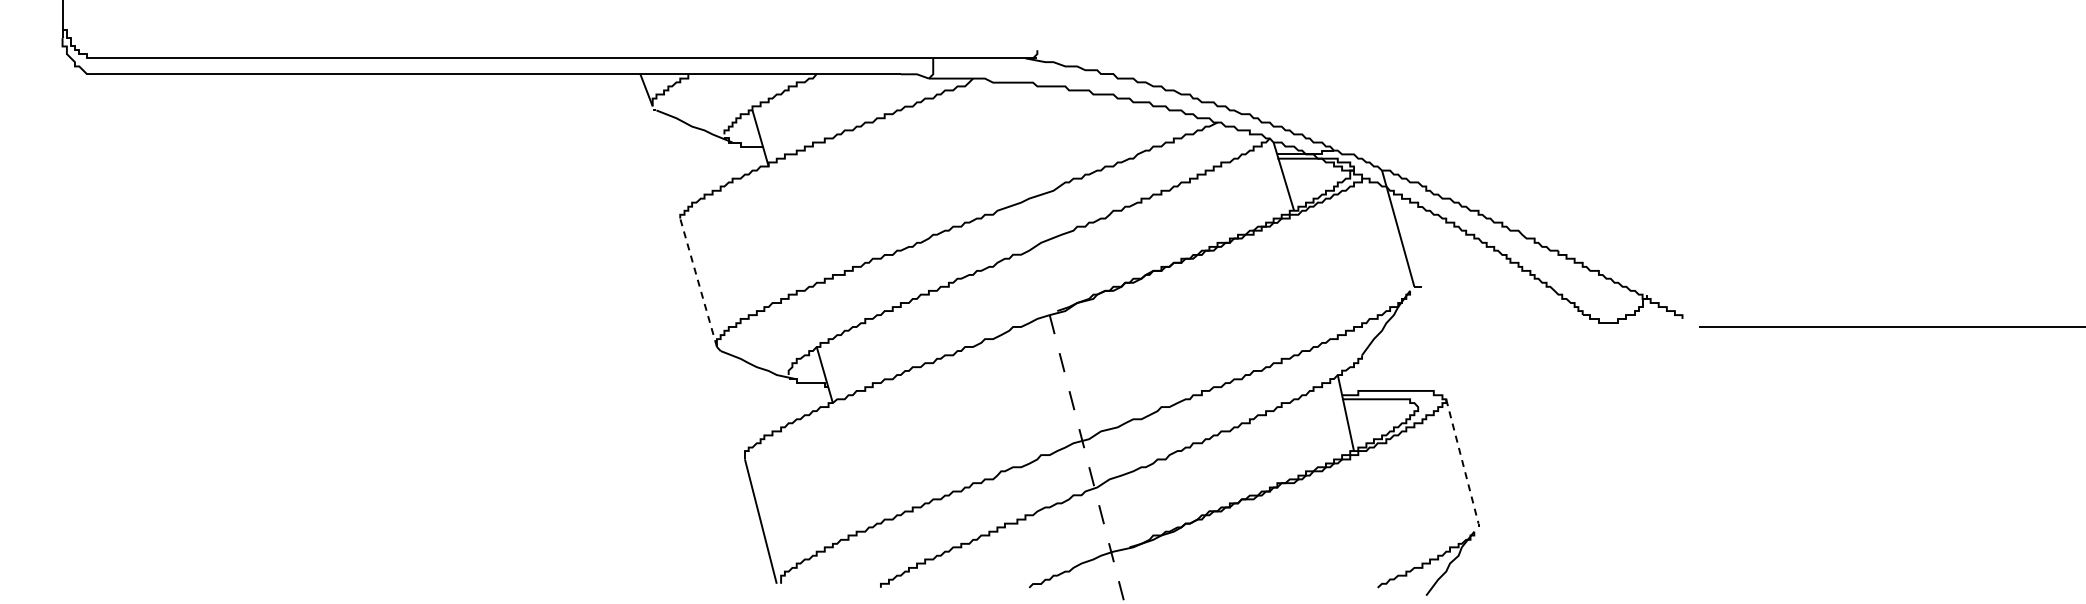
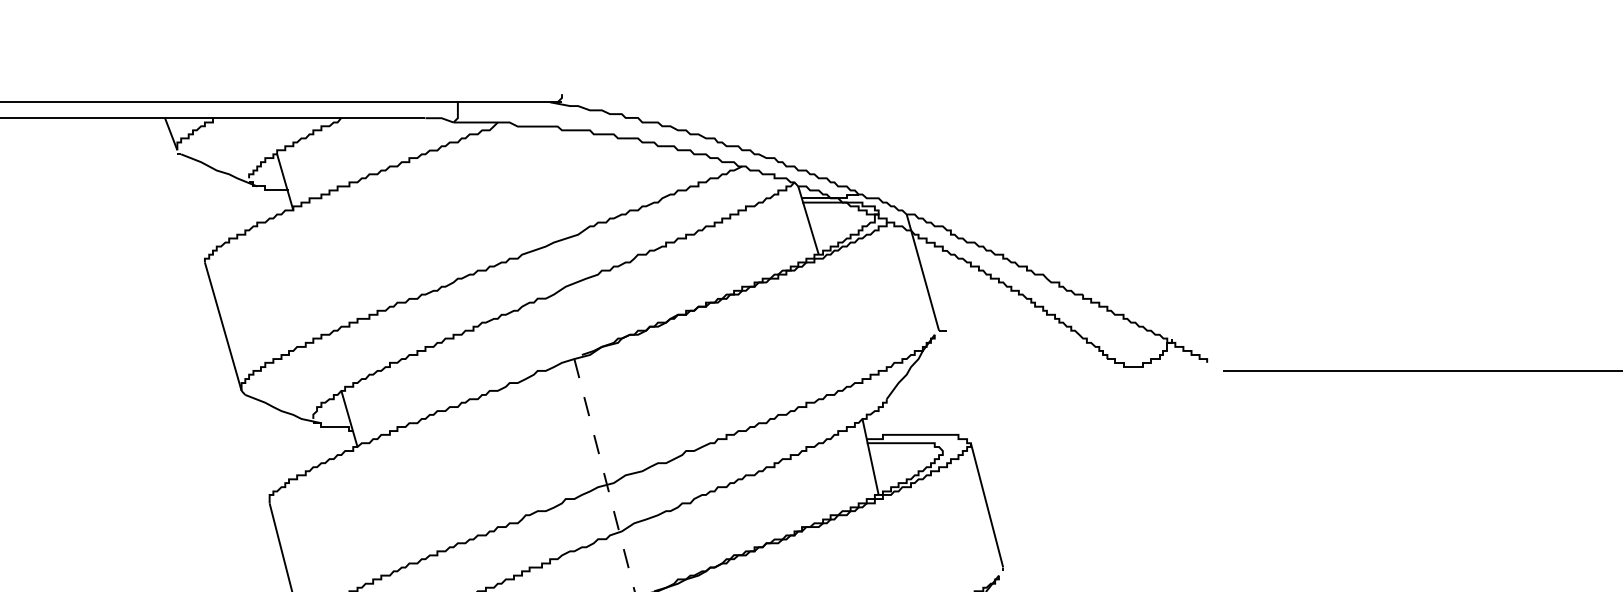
line: (698, 282) -> (223, 326), dashed -> solid
line: (1462, 461) -> (987, 505), dashed -> solid

